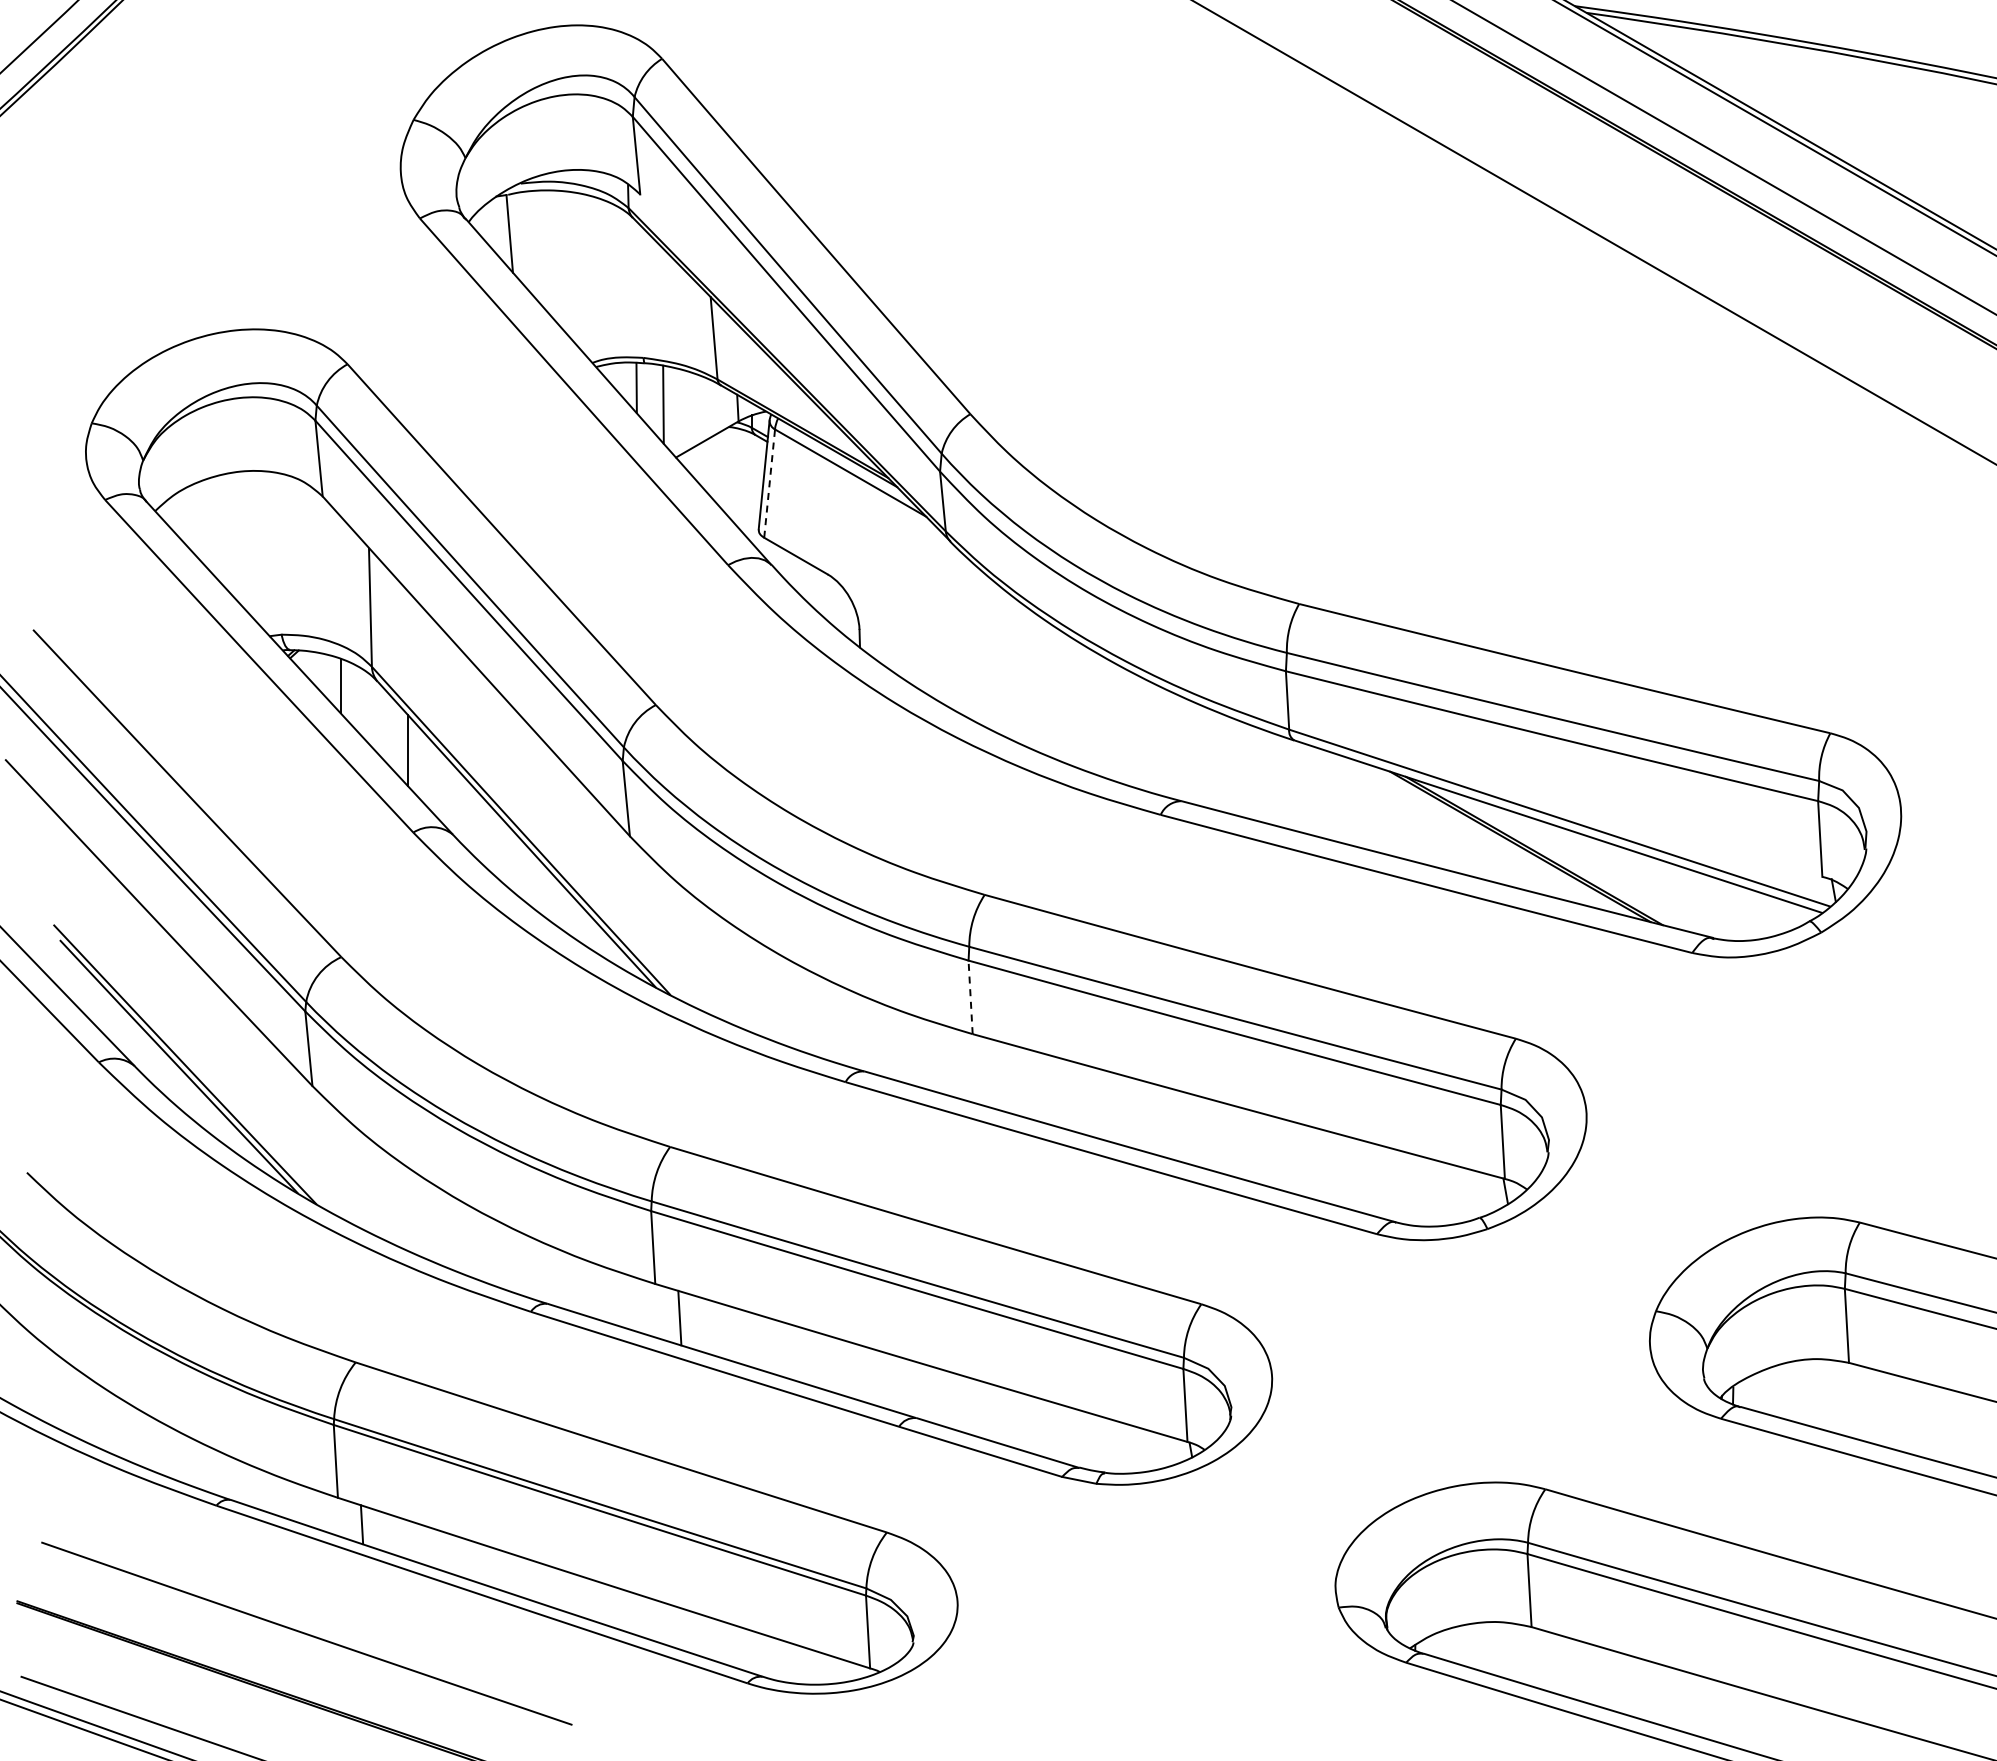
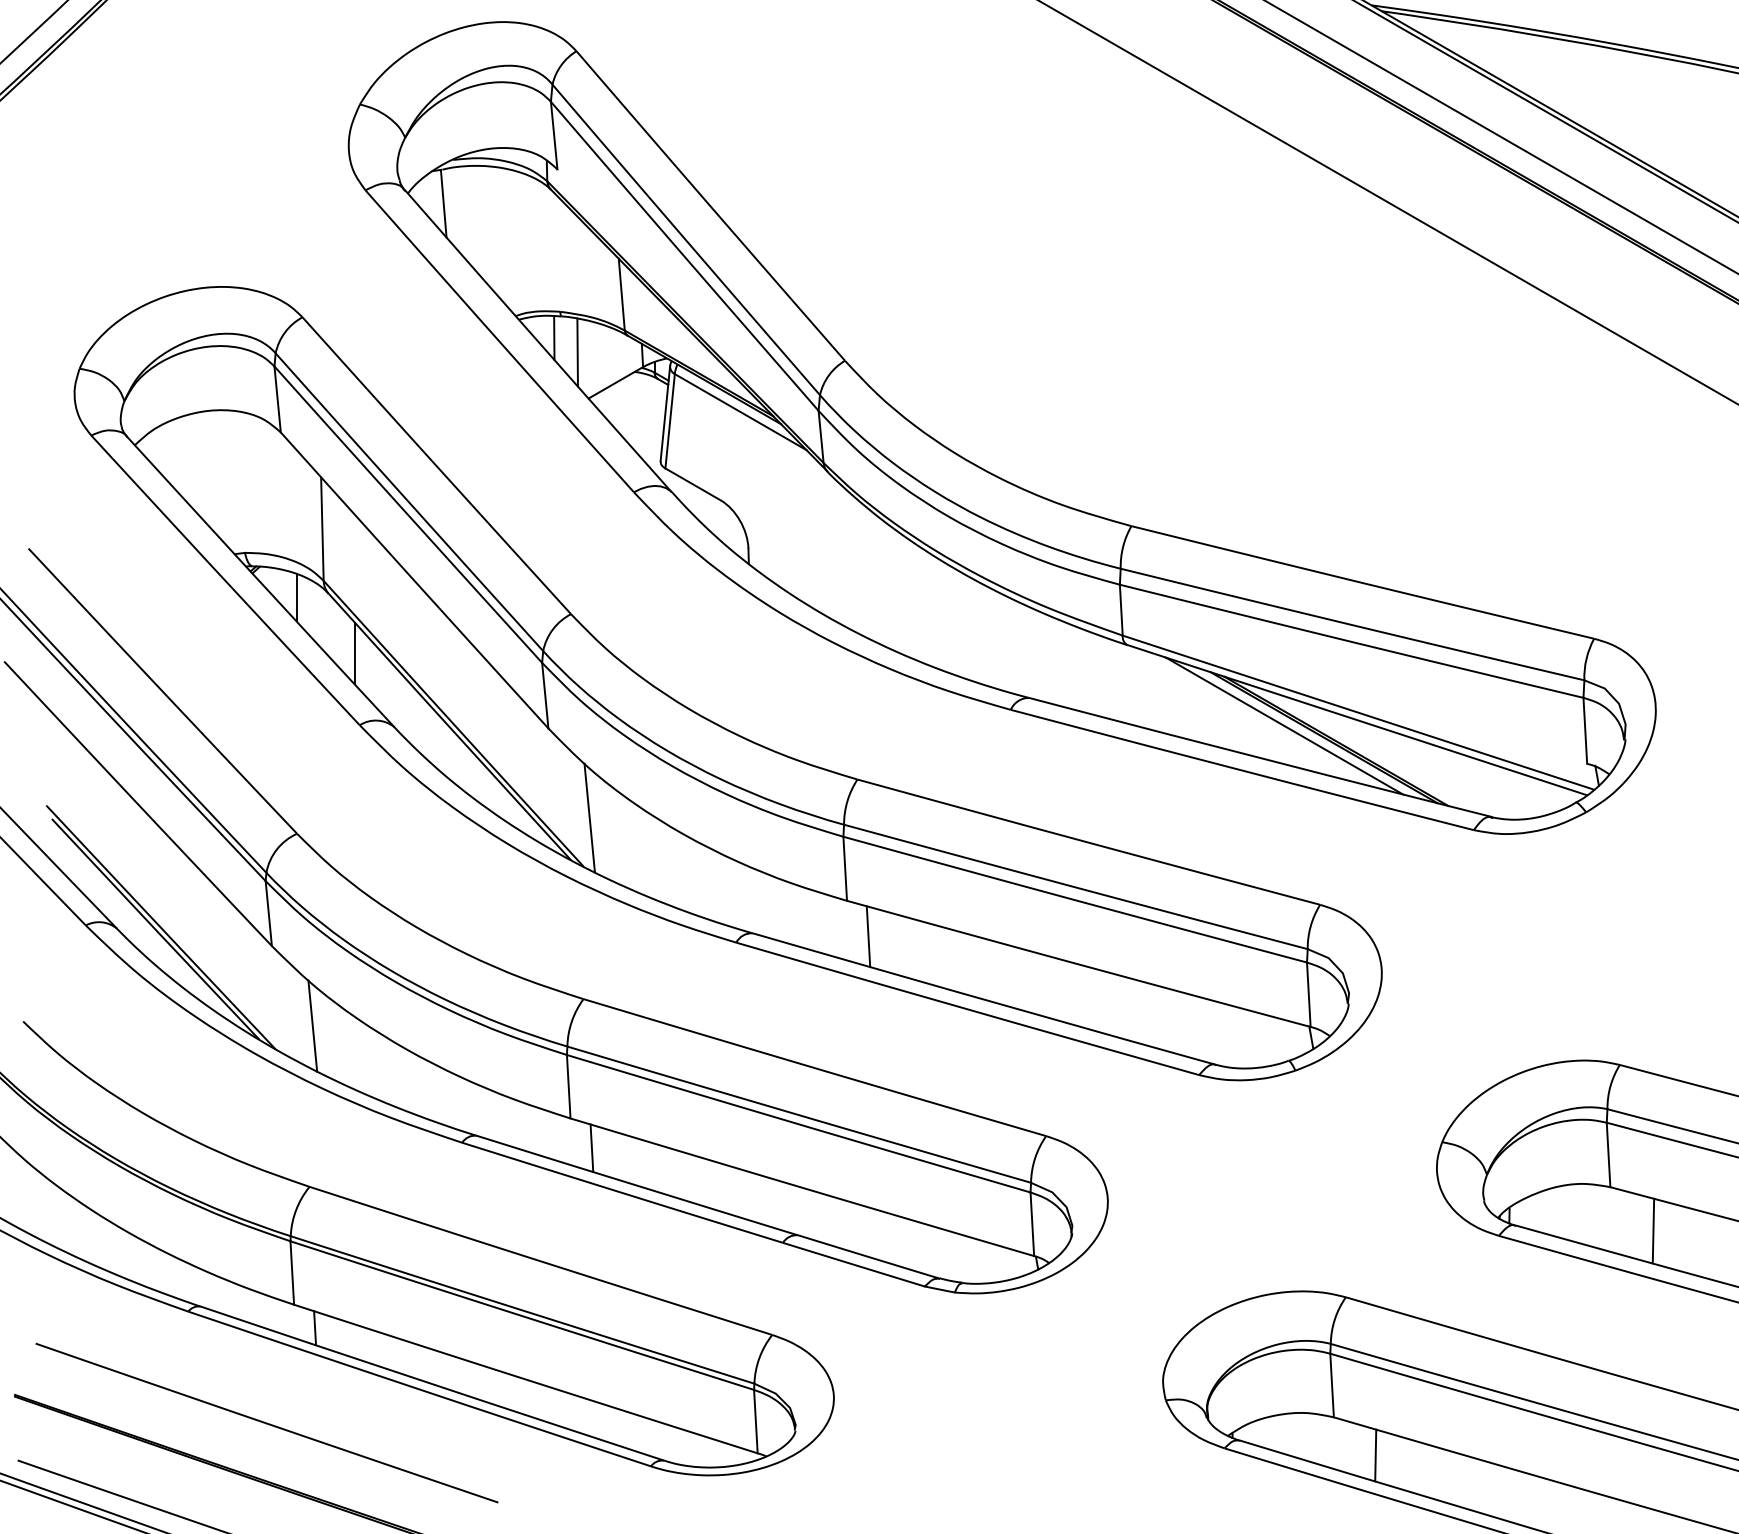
line: (769, 483) -> (670, 421), dashed -> solid
line: (1474, 833) -> (1284, 726), added
line: (677, 938) -> (589, 817), added
line: (970, 997) -> (845, 868), dashed -> solid
line: (997, 1075) -> (868, 936), added
line: (359, 1177) -> (312, 1025), added
line: (1898, 1413) -> (1653, 1231), added
line: (1579, 1670) -> (1375, 1455), added

